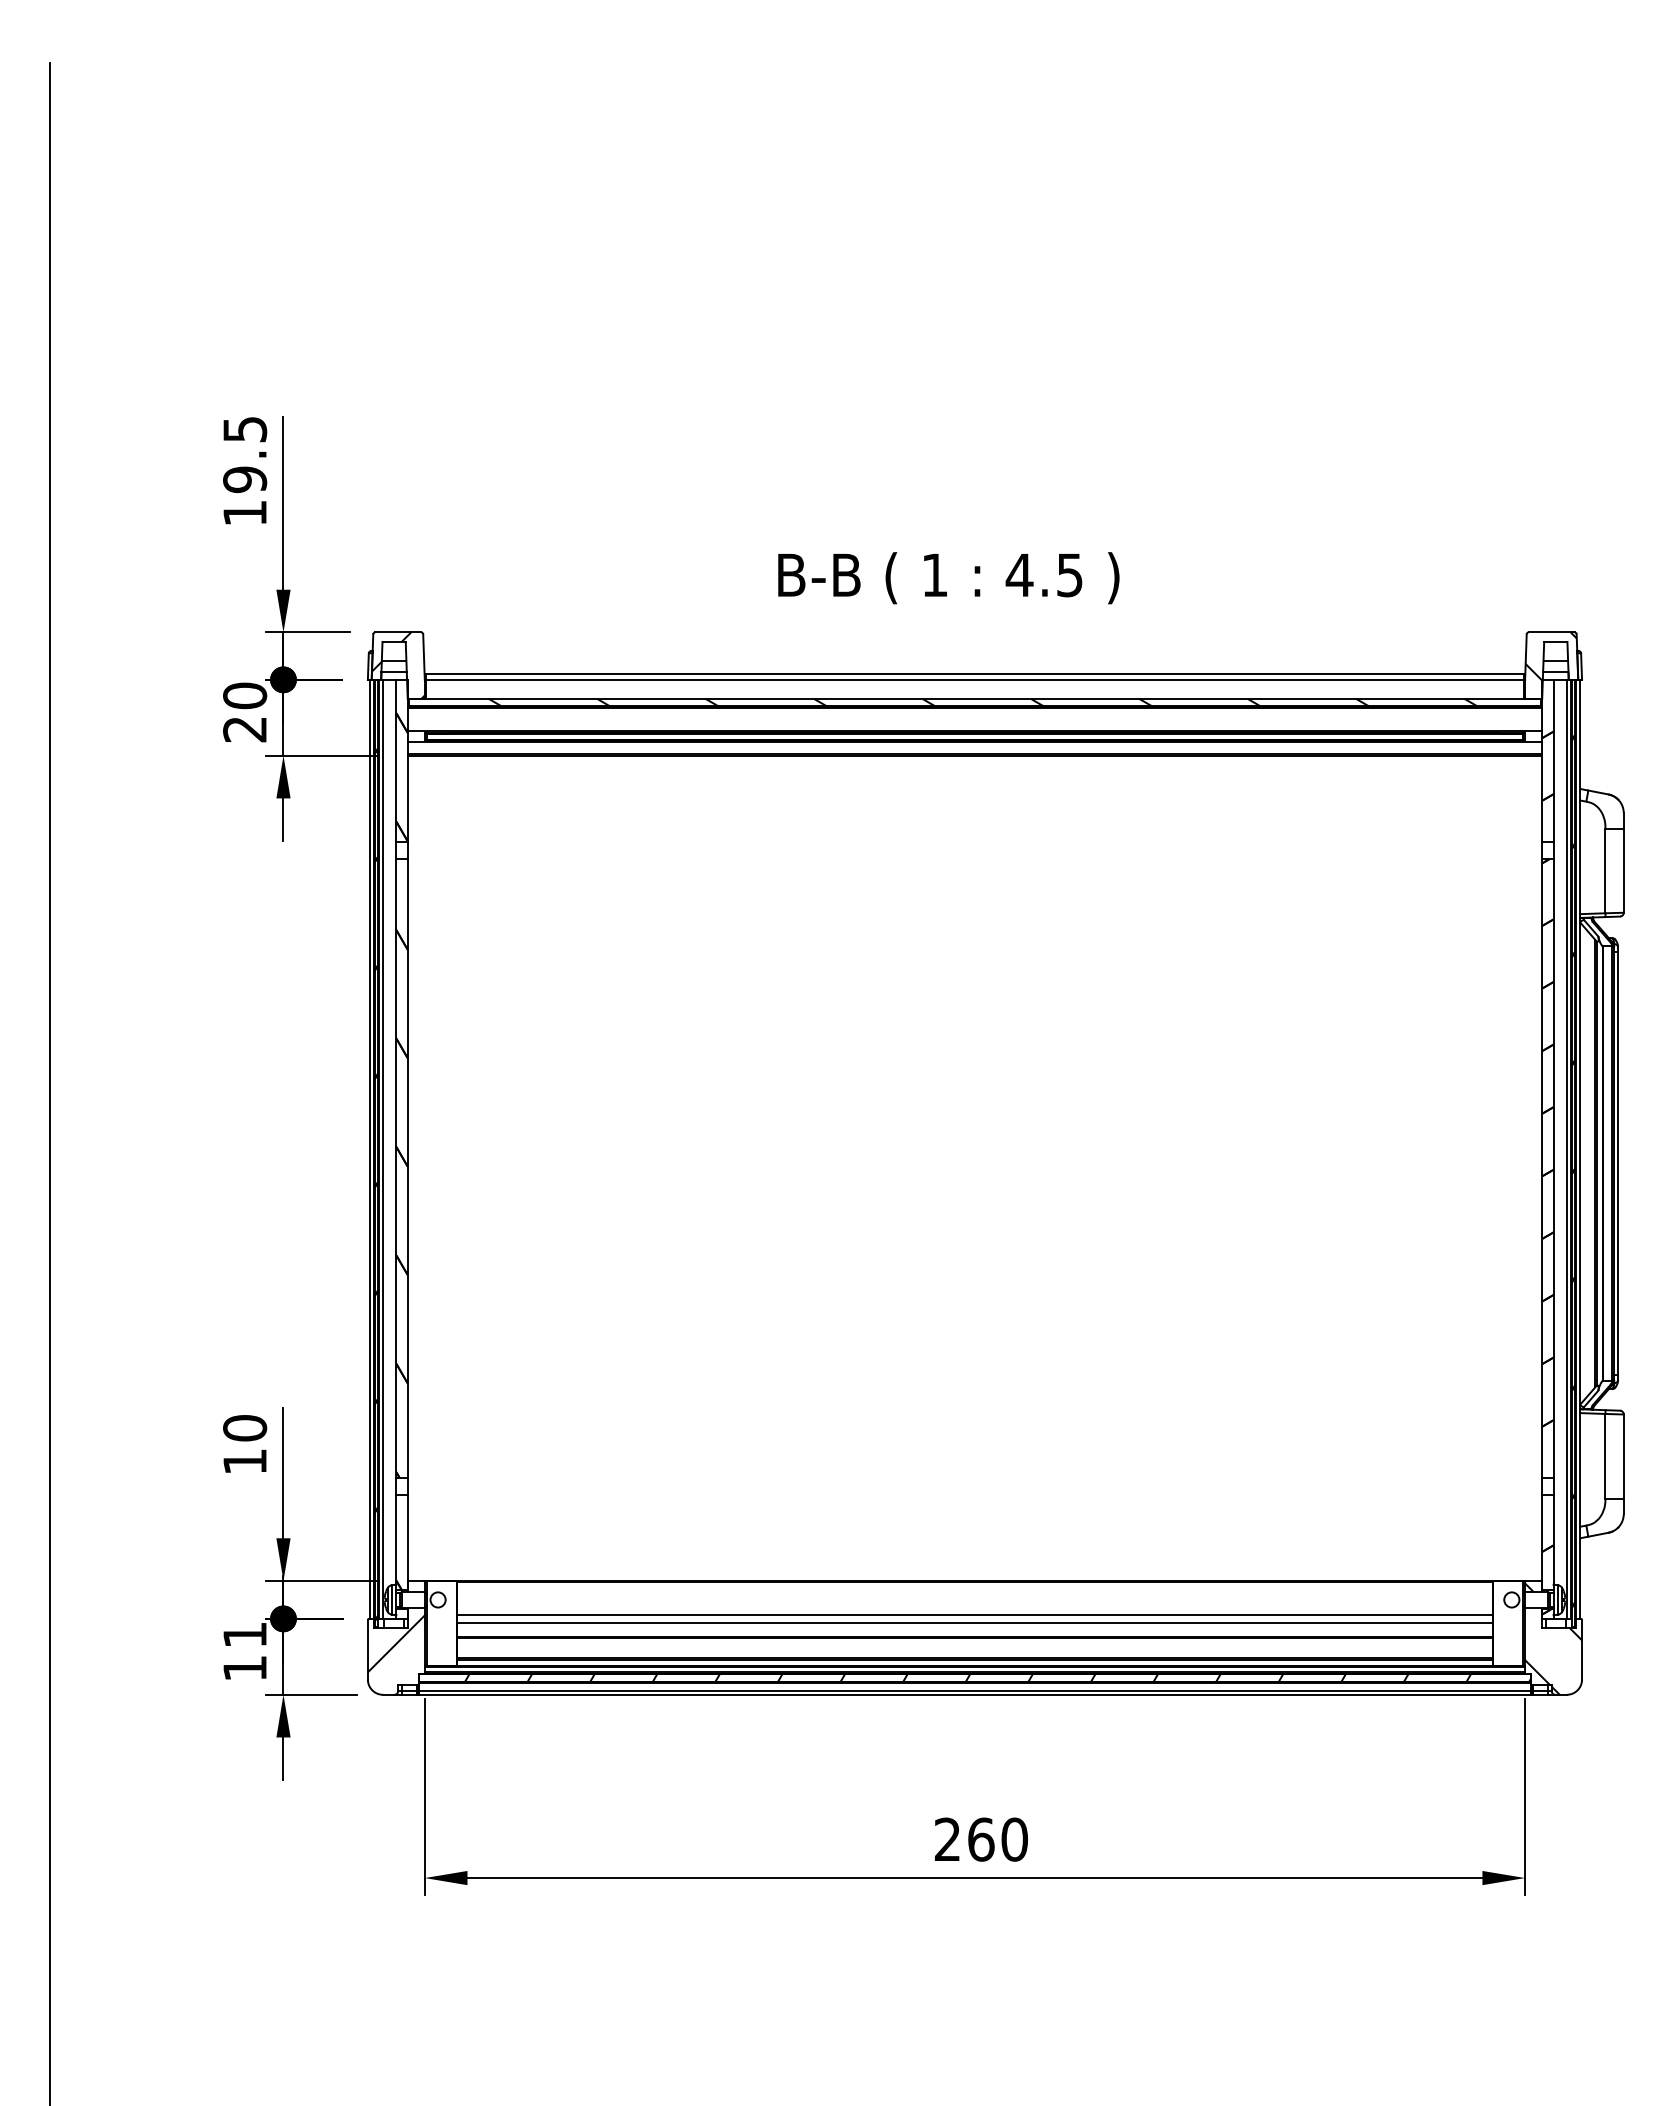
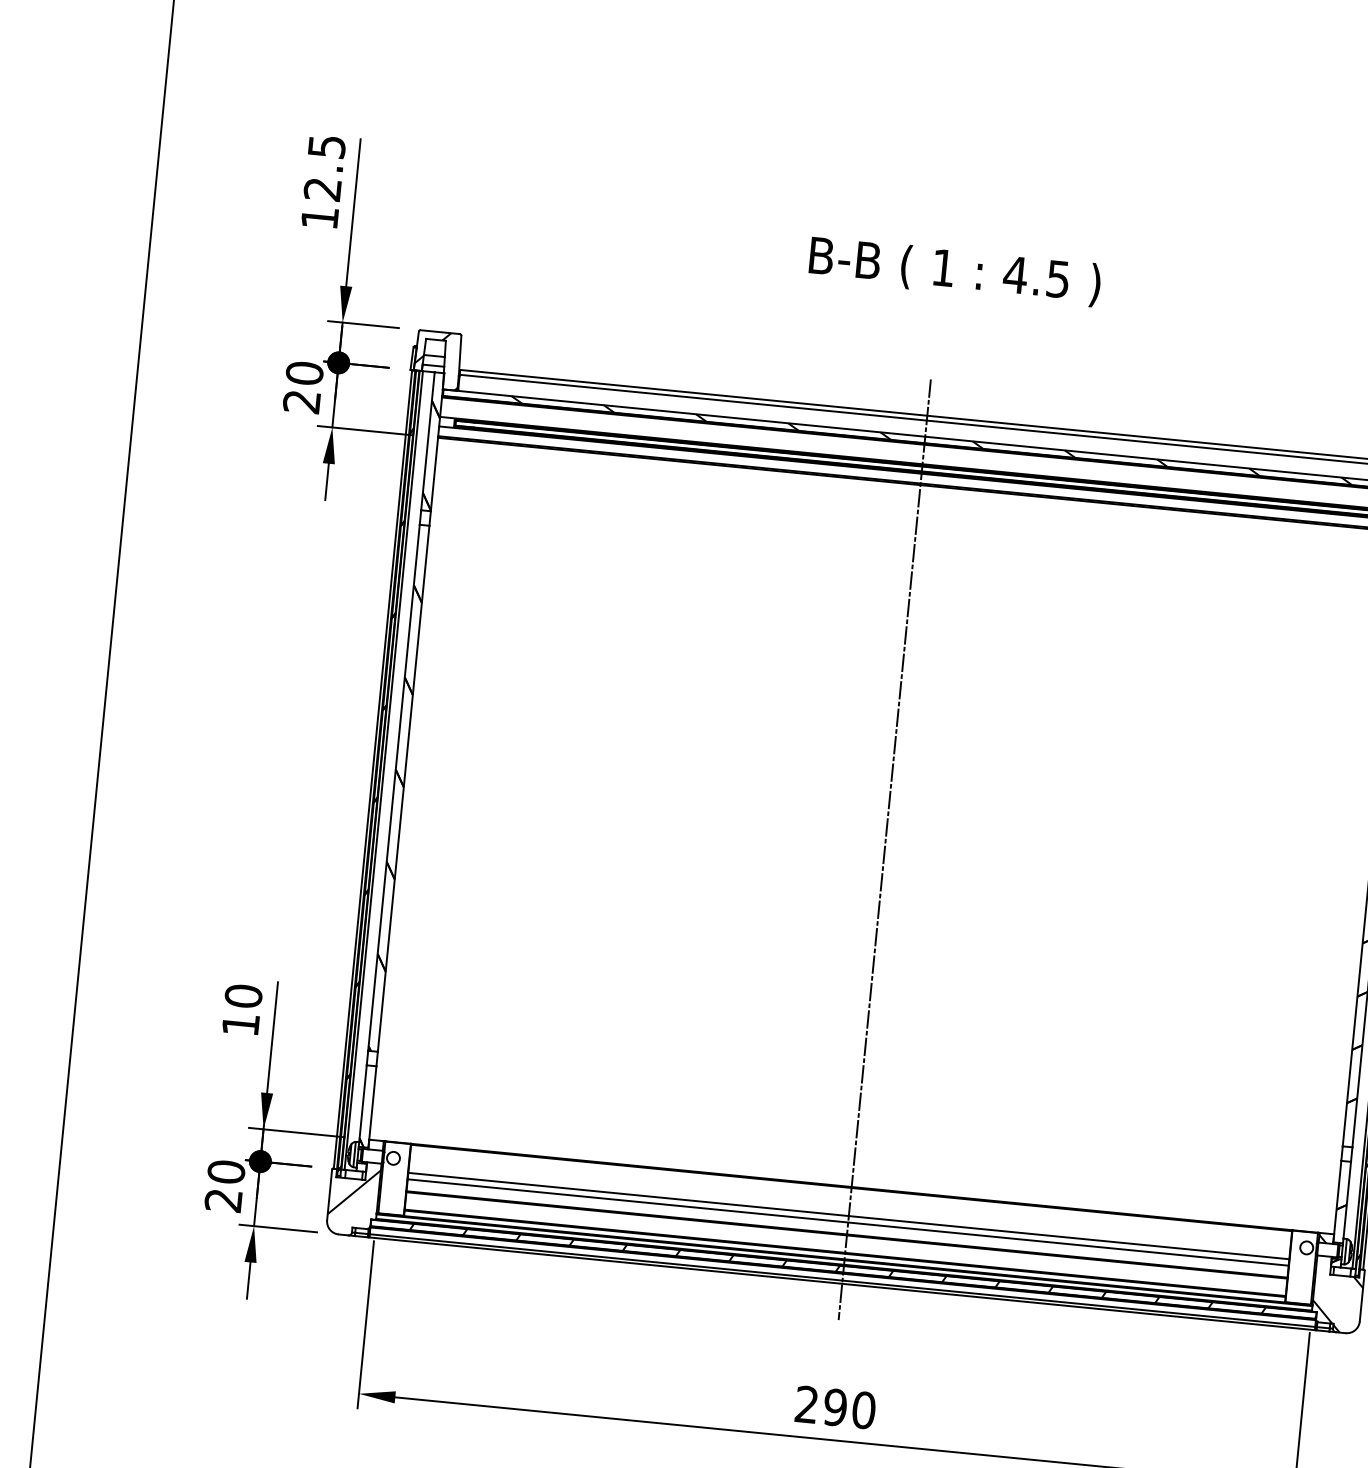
text: (245, 479) -> (323, 189), 19.5 -> 12.5
text: (948, 578) -> (954, 271), moved
line: (974, 1184) -> (884, 849), added
text: (245, 1651) -> (225, 1186), 11 -> 20
text: (981, 1839) -> (835, 1407), 260 -> 290

